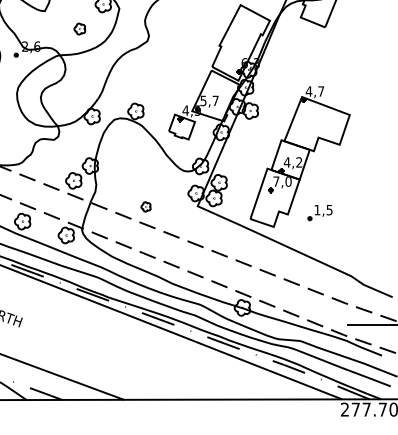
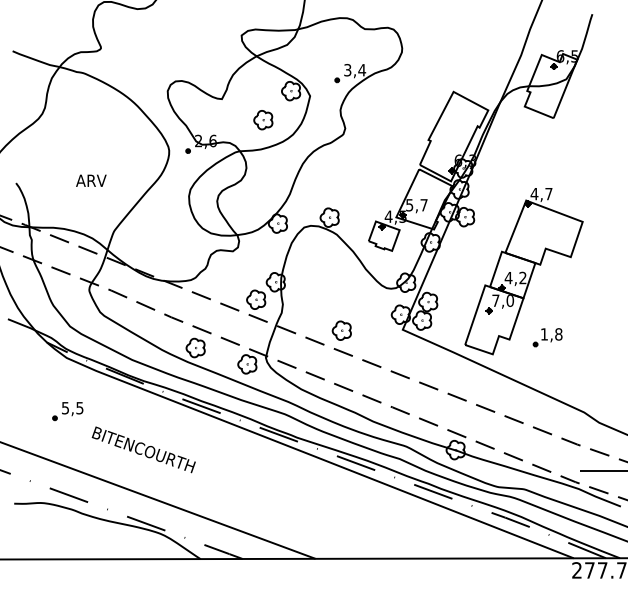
part: (79, 29) -> (263, 120), size x1.43
part: (145, 206) -> (341, 330), size x1.67
text: (329, 210) -> (558, 334), 1,5 -> 1,8

